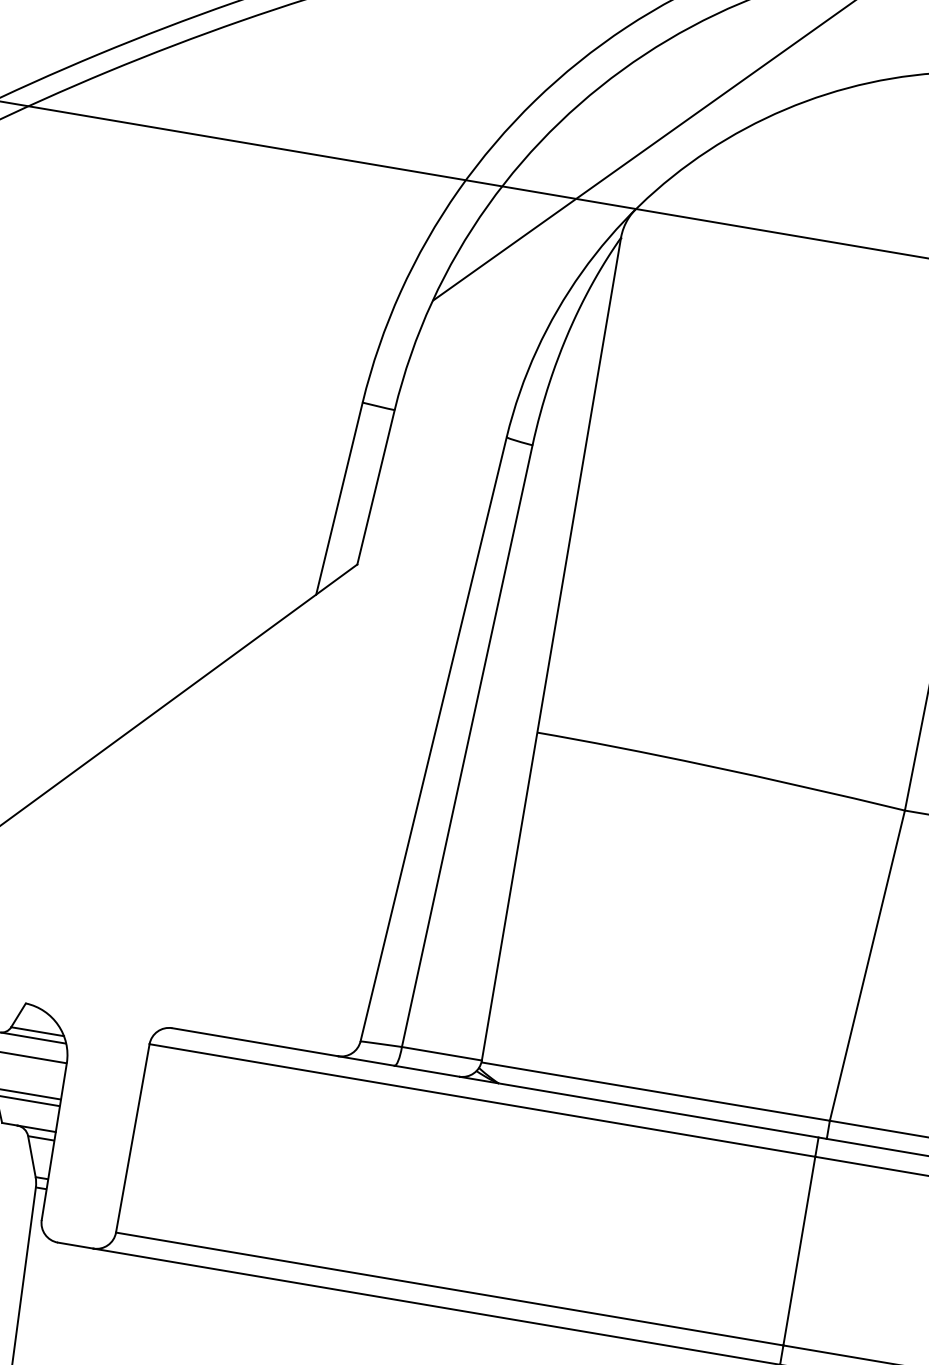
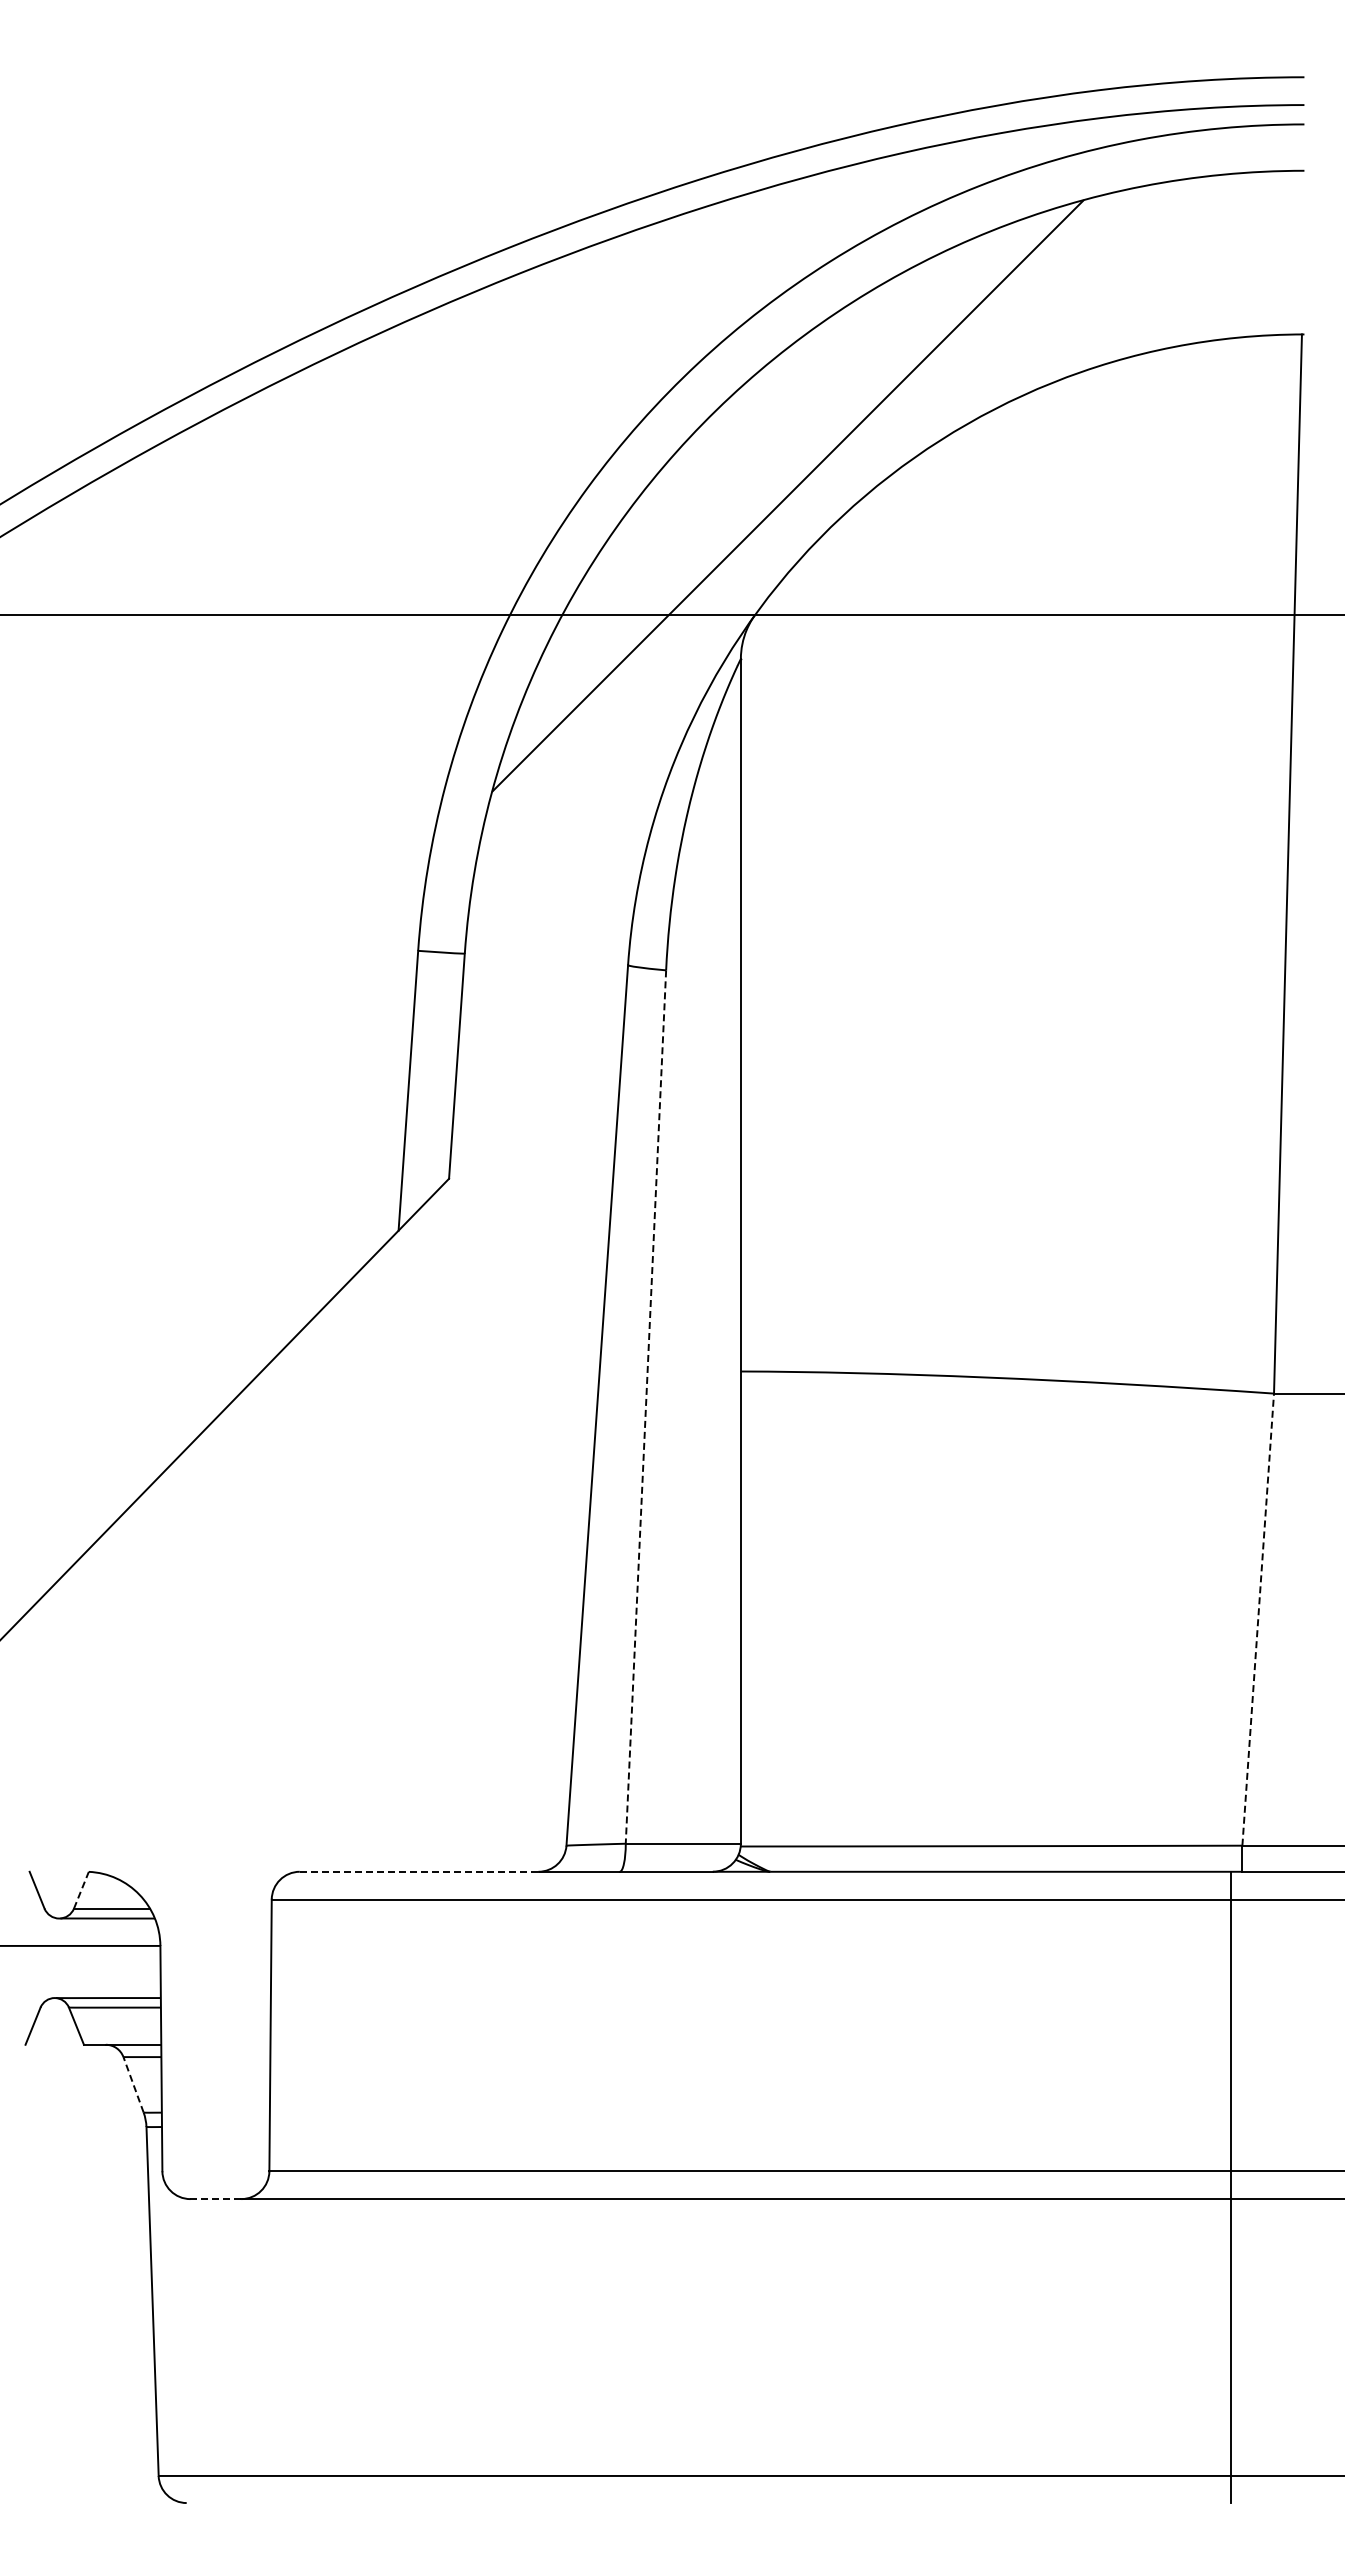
line: (466, 746) -> (645, 1407), solid -> dashed
line: (867, 965) -> (1258, 1619), solid -> dashed
line: (18, 1015) -> (81, 1890), solid -> dashed
line: (255, 1042) -> (419, 1871), solid -> dashed
line: (31, 1156) -> (133, 2084), solid -> dashed
line: (76, 1245) -> (216, 2199), solid -> dashed

